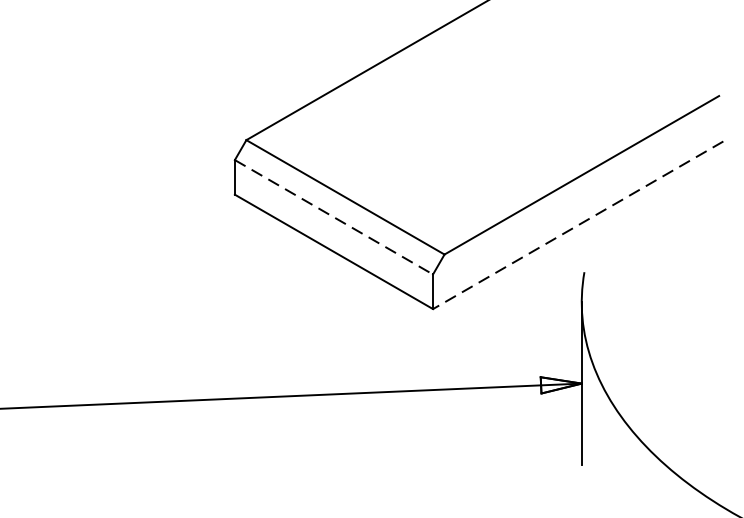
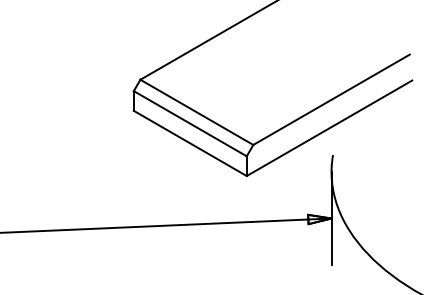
line: (334, 216) -> (190, 123), dashed -> solid
line: (578, 225) -> (329, 128), dashed -> solid

